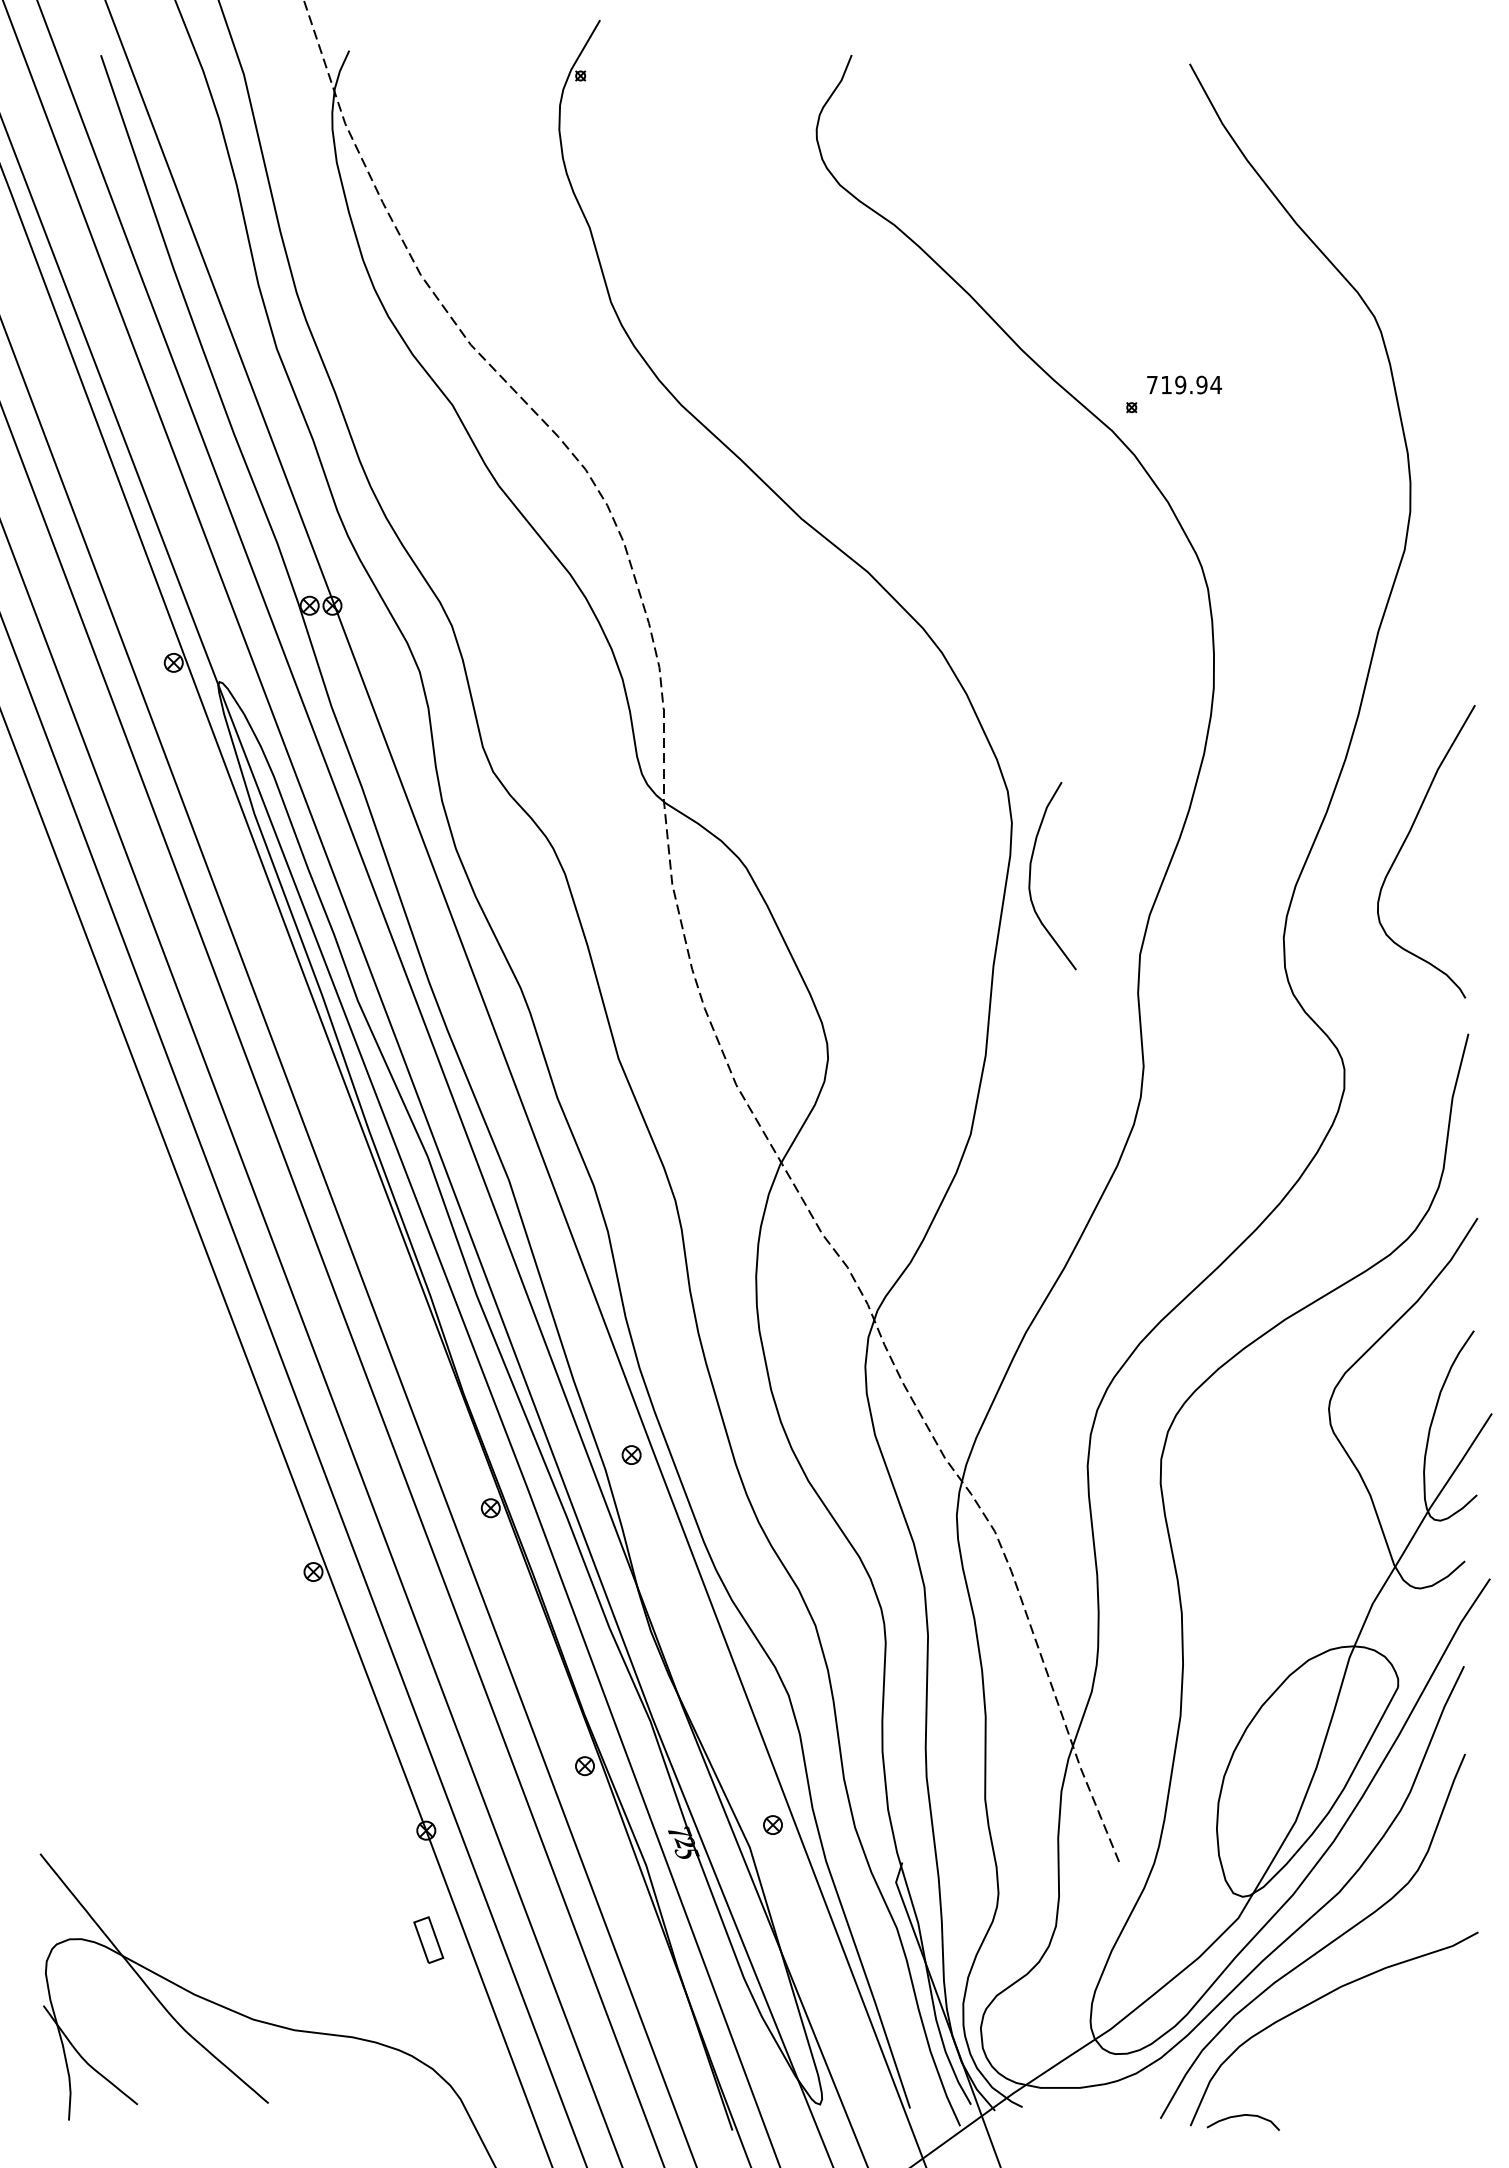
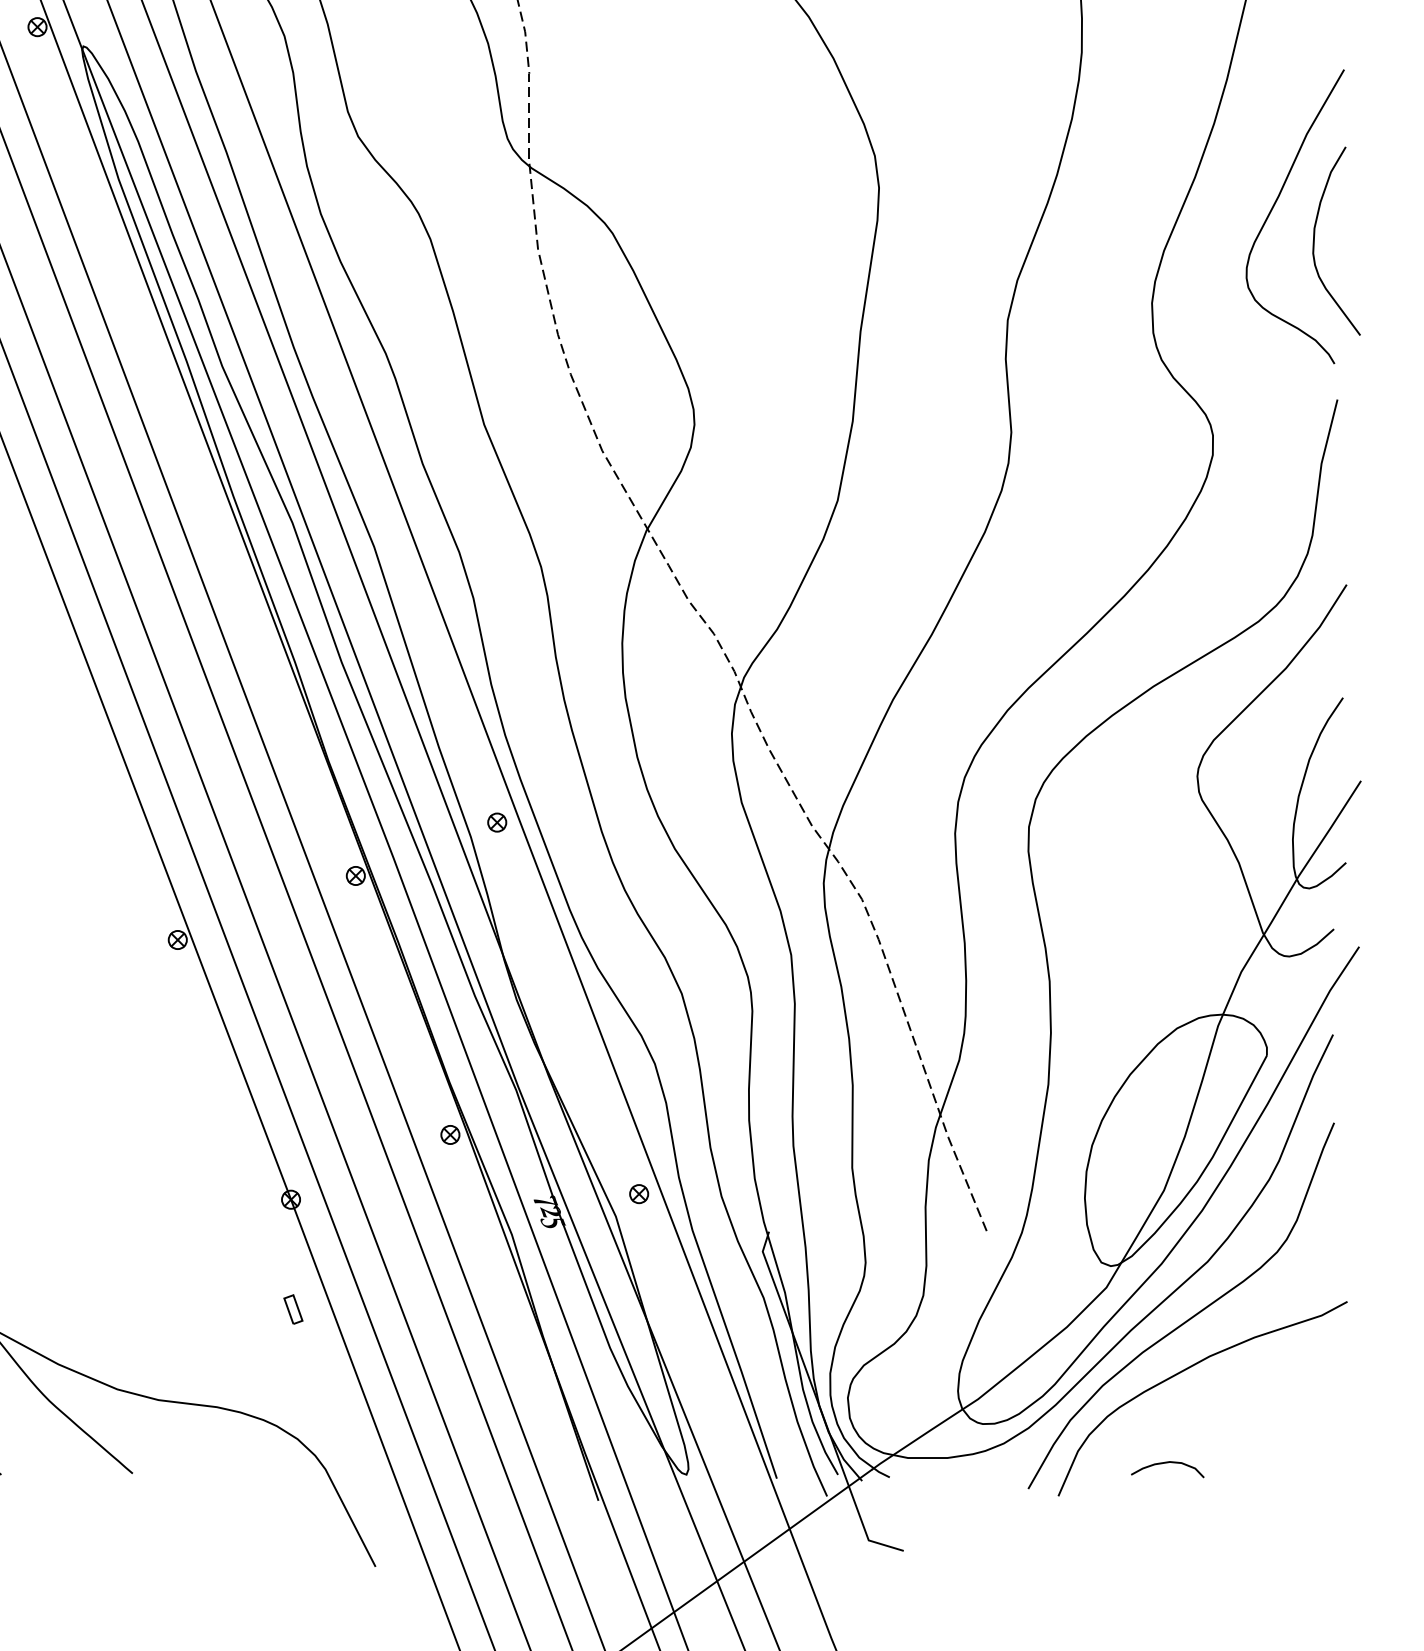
curve: (1031, 870) -> (1315, 235), moved
part: (428, 1939) -> (293, 1308), size x0.62
curve: (1242, 2116) -> (1166, 1463), moved

